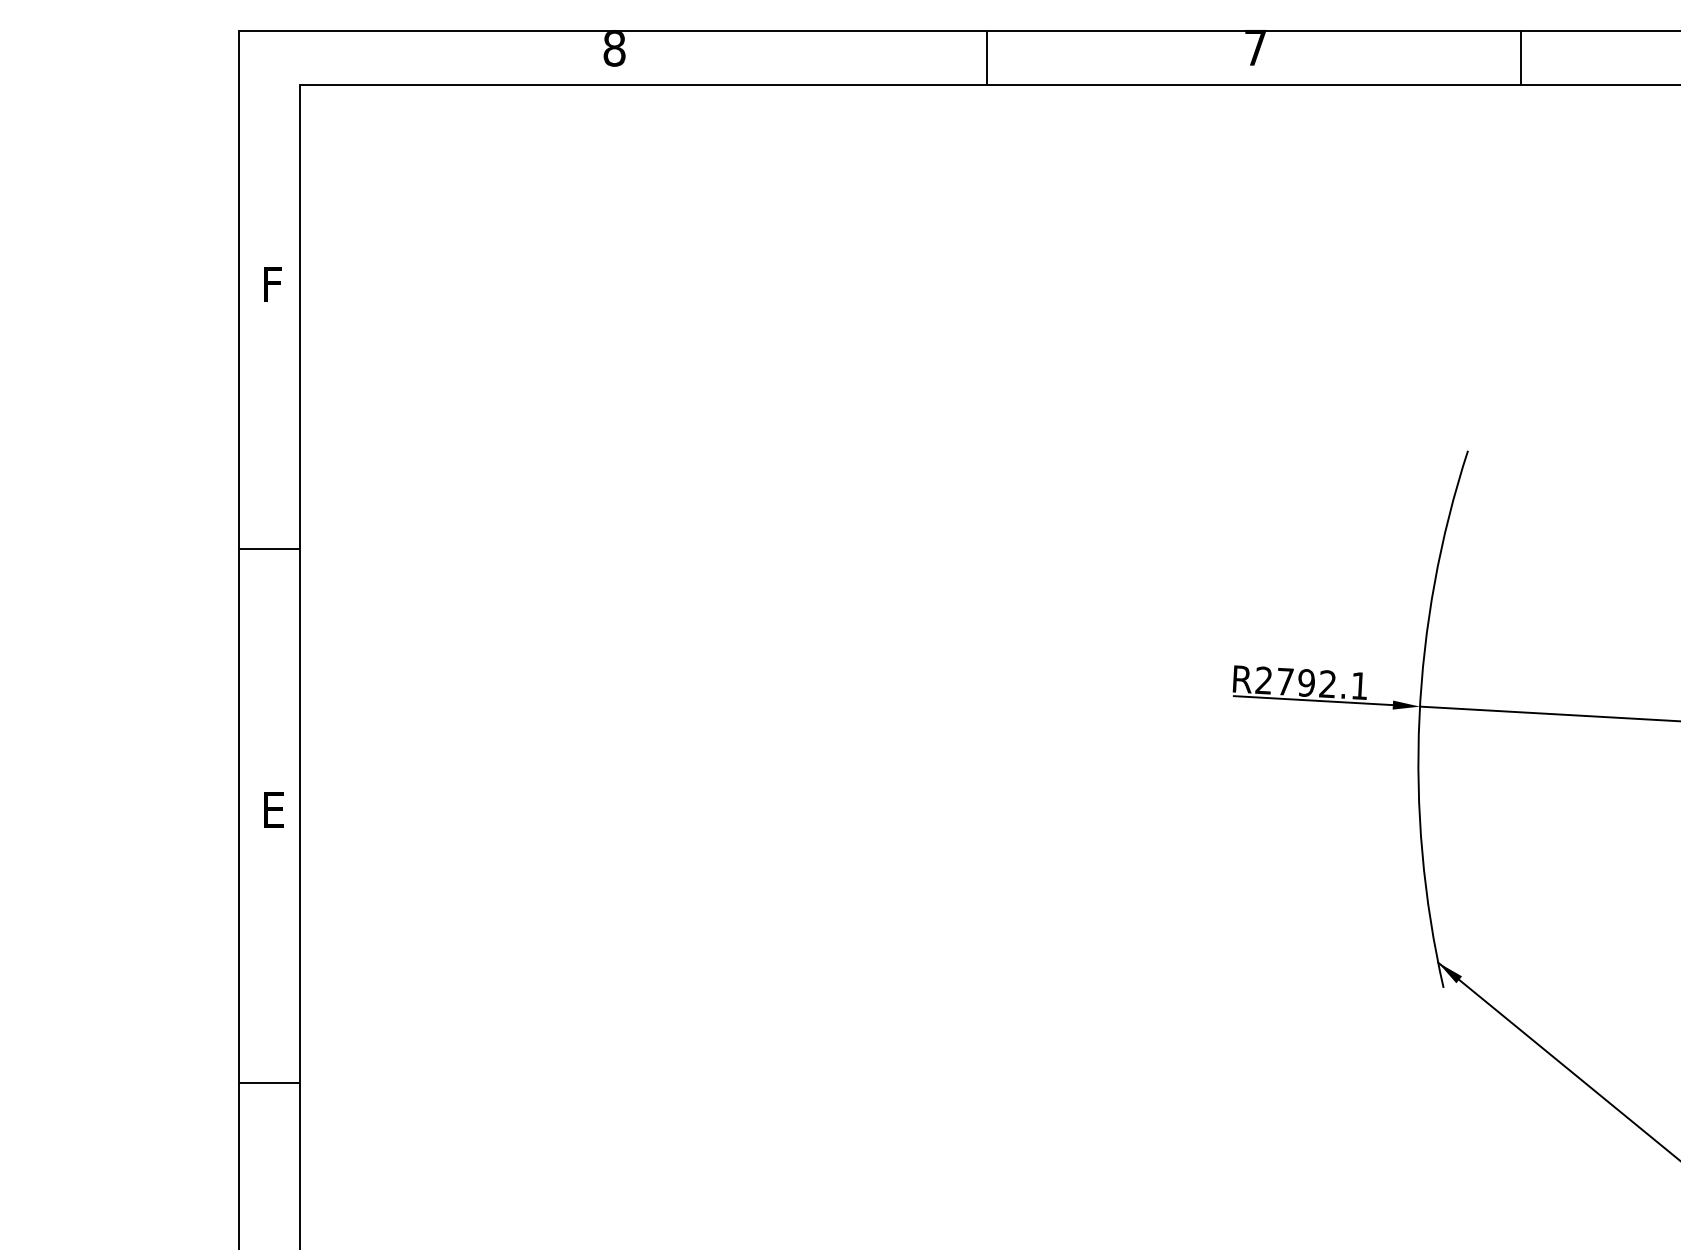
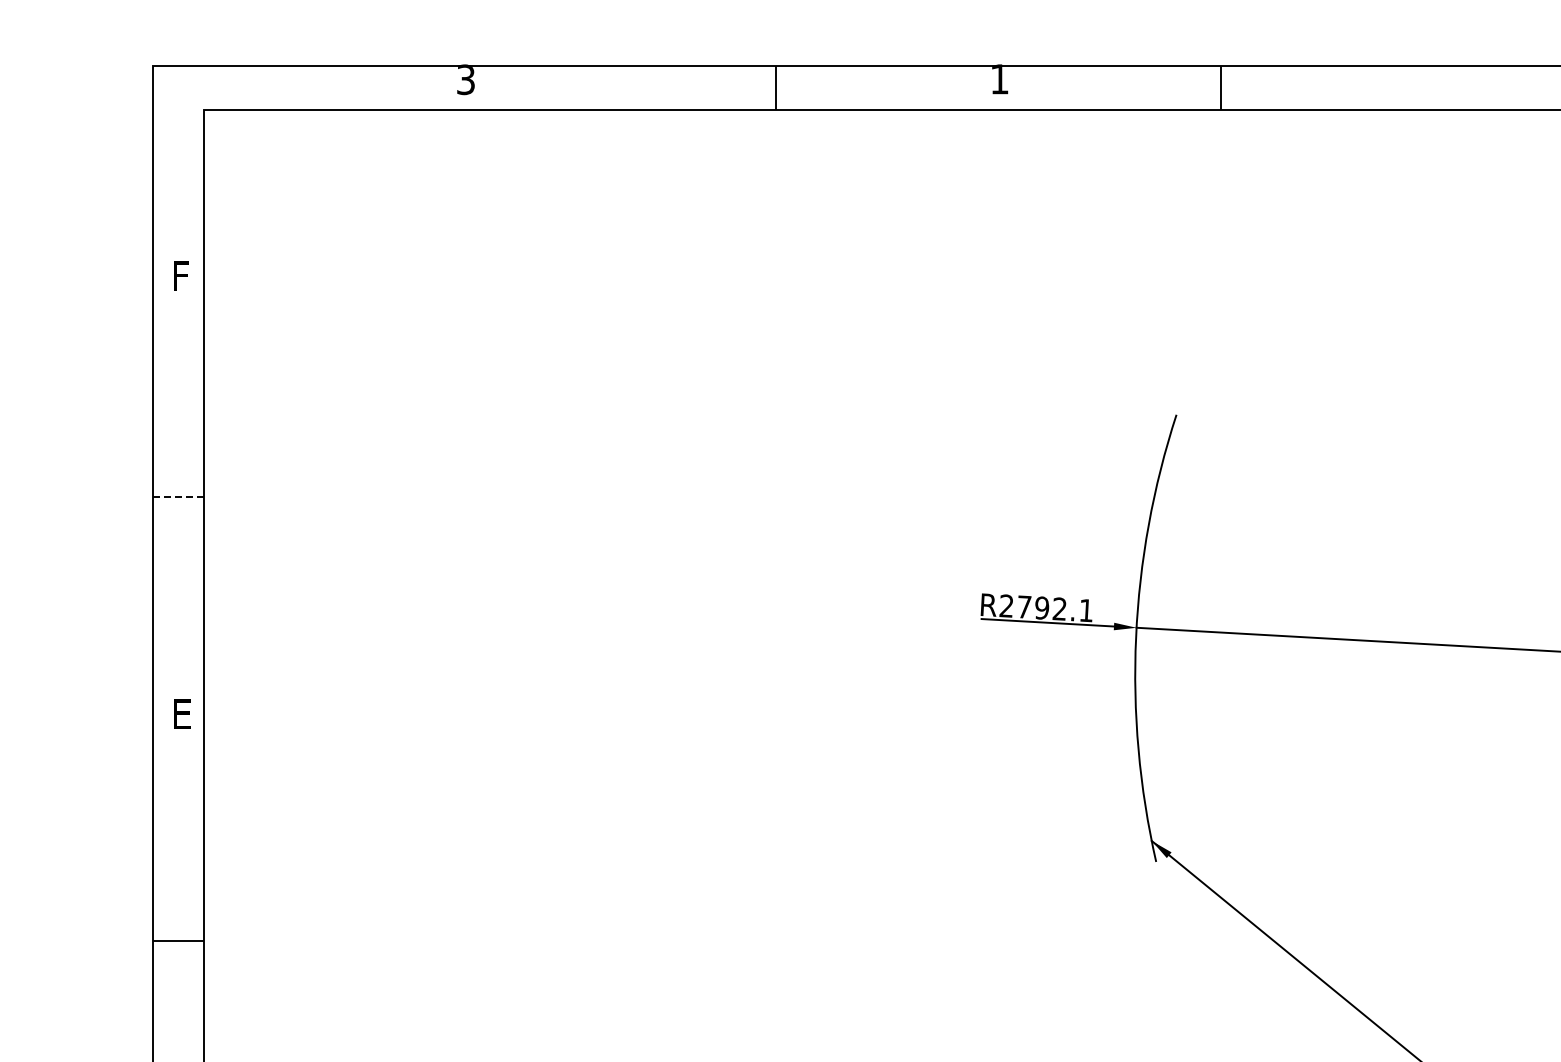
text: (615, 48) -> (466, 79), 8 -> 3
text: (1255, 48) -> (999, 79), 7 -> 1
line: (270, 548) -> (179, 496), solid -> dashed

